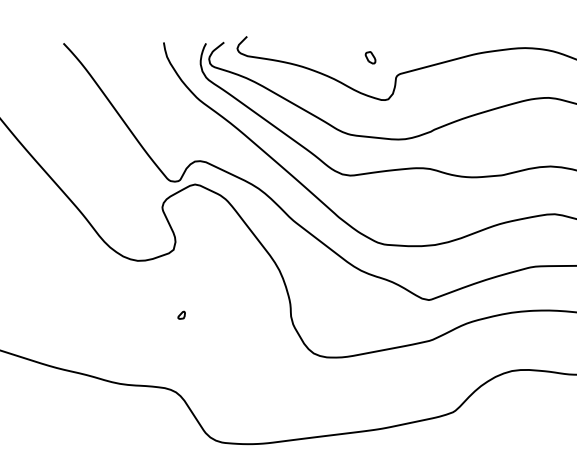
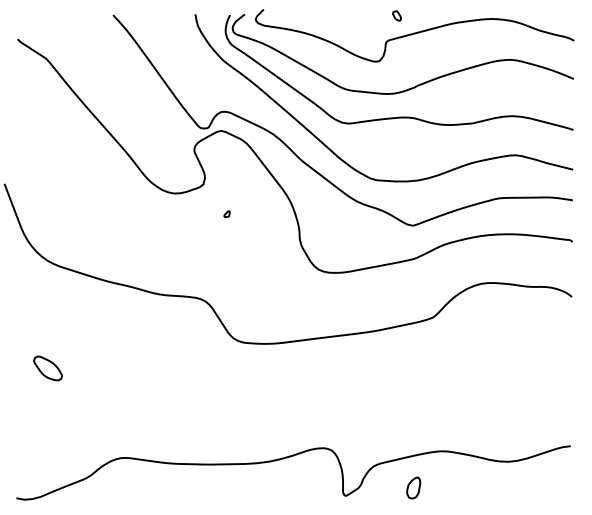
part: (369, 57) -> (396, 15), moved
part: (181, 314) -> (226, 213), moved

